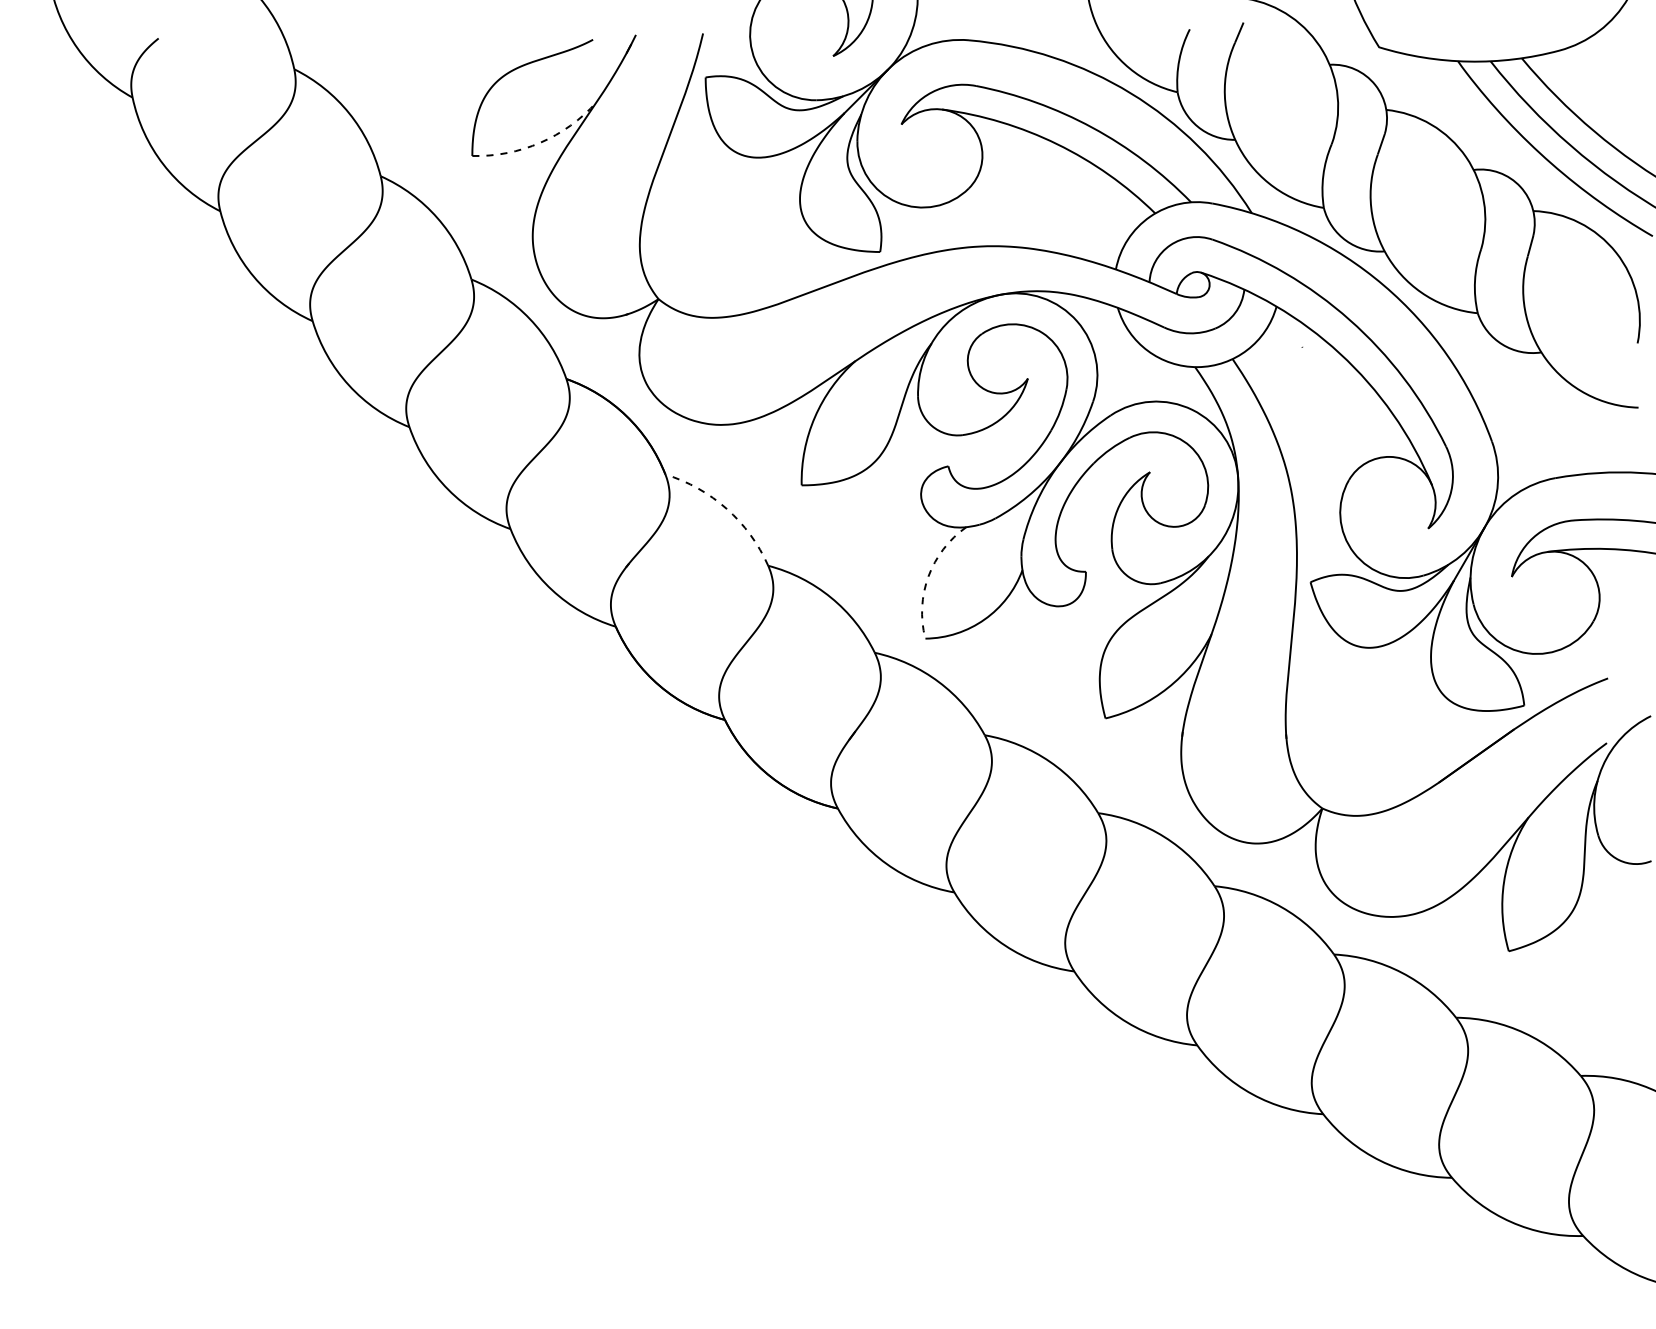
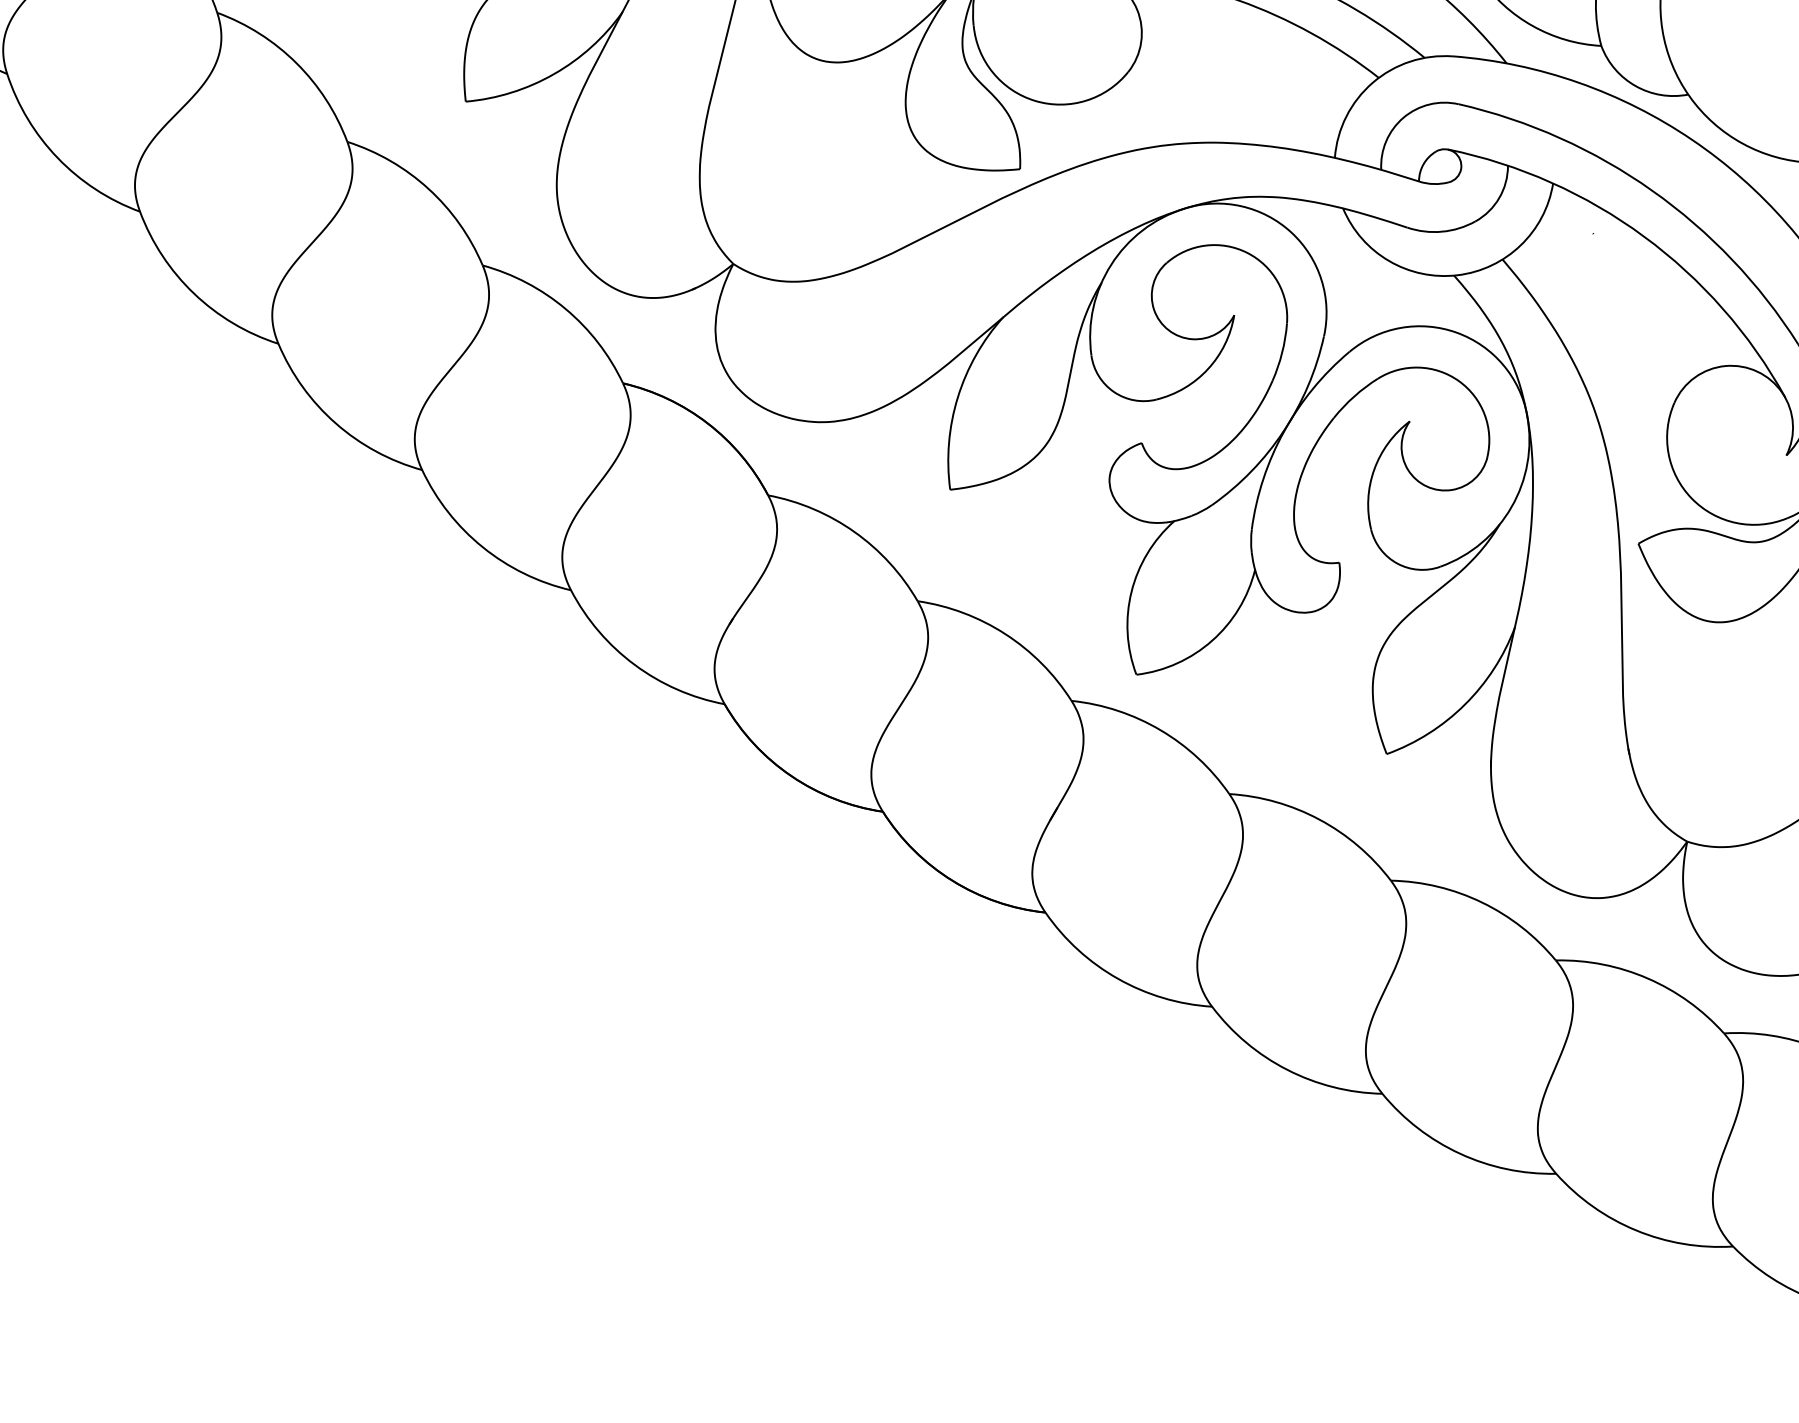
arc: (540, 142) -> (554, 73), dashed -> solid
arc: (726, 508) -> (853, 531), dashed -> solid
arc: (928, 576) -> (1131, 591), dashed -> solid

